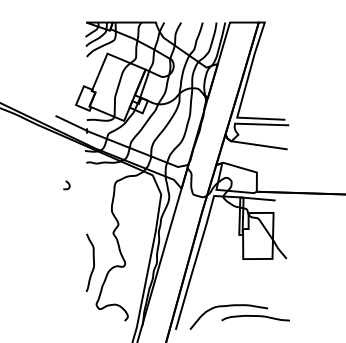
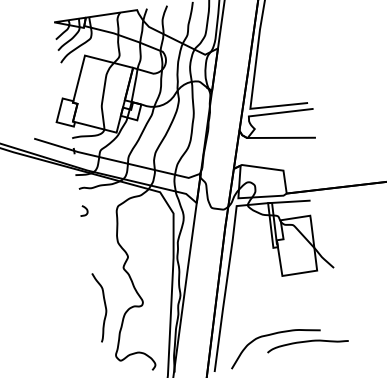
curve: (68, 185) -> (86, 210), moved

